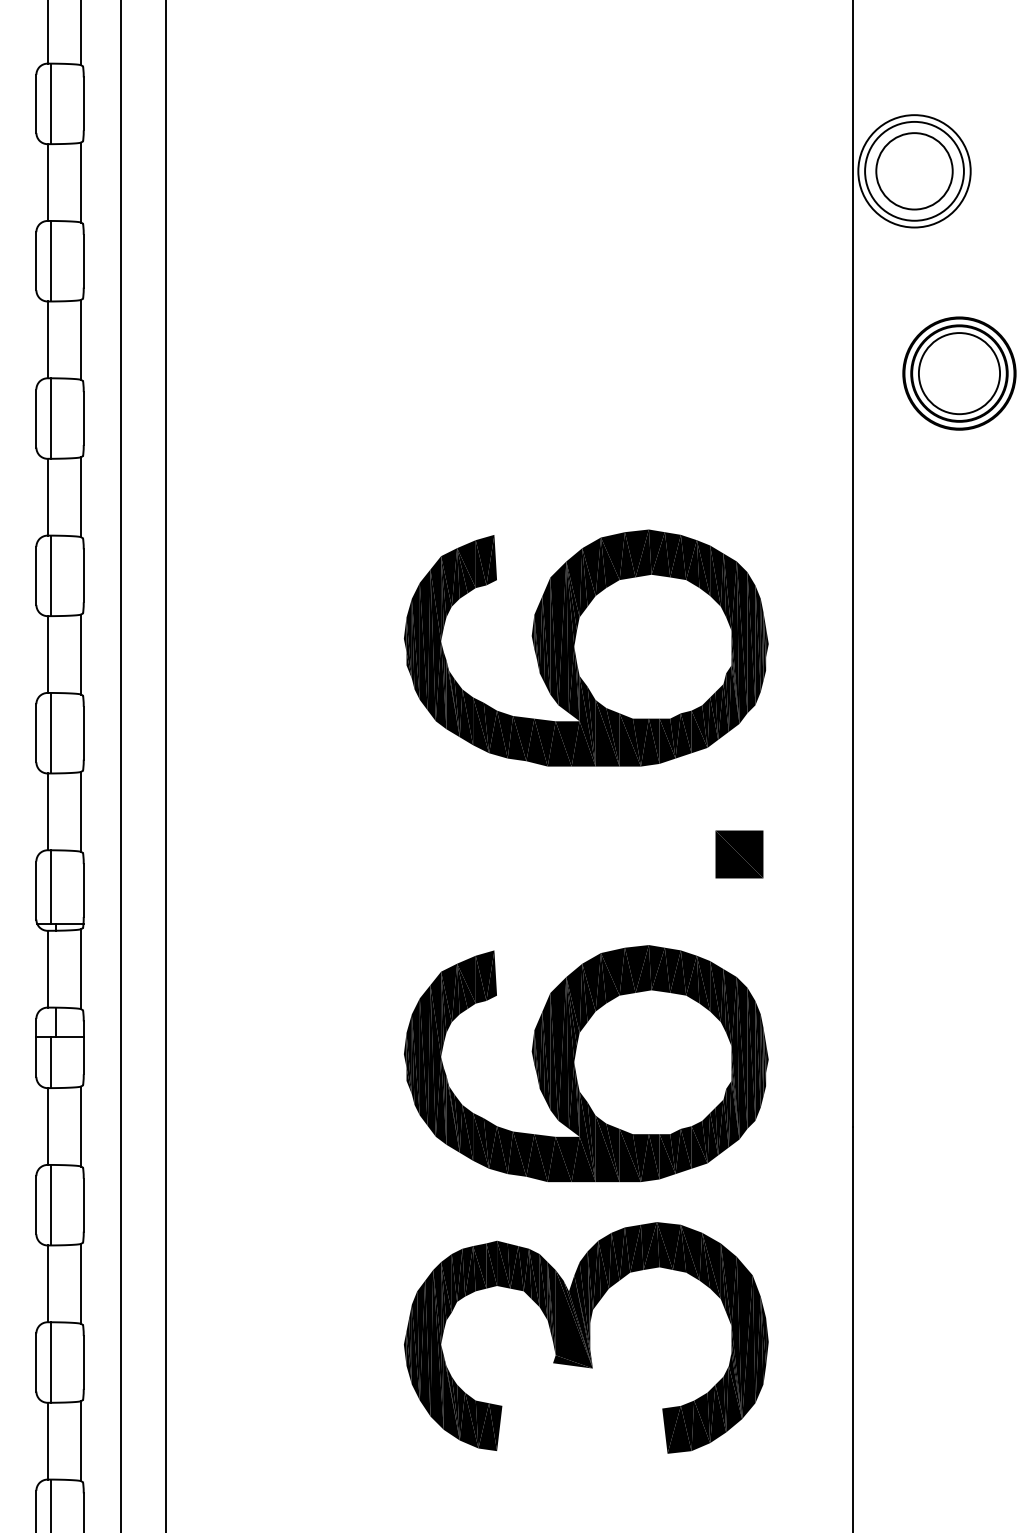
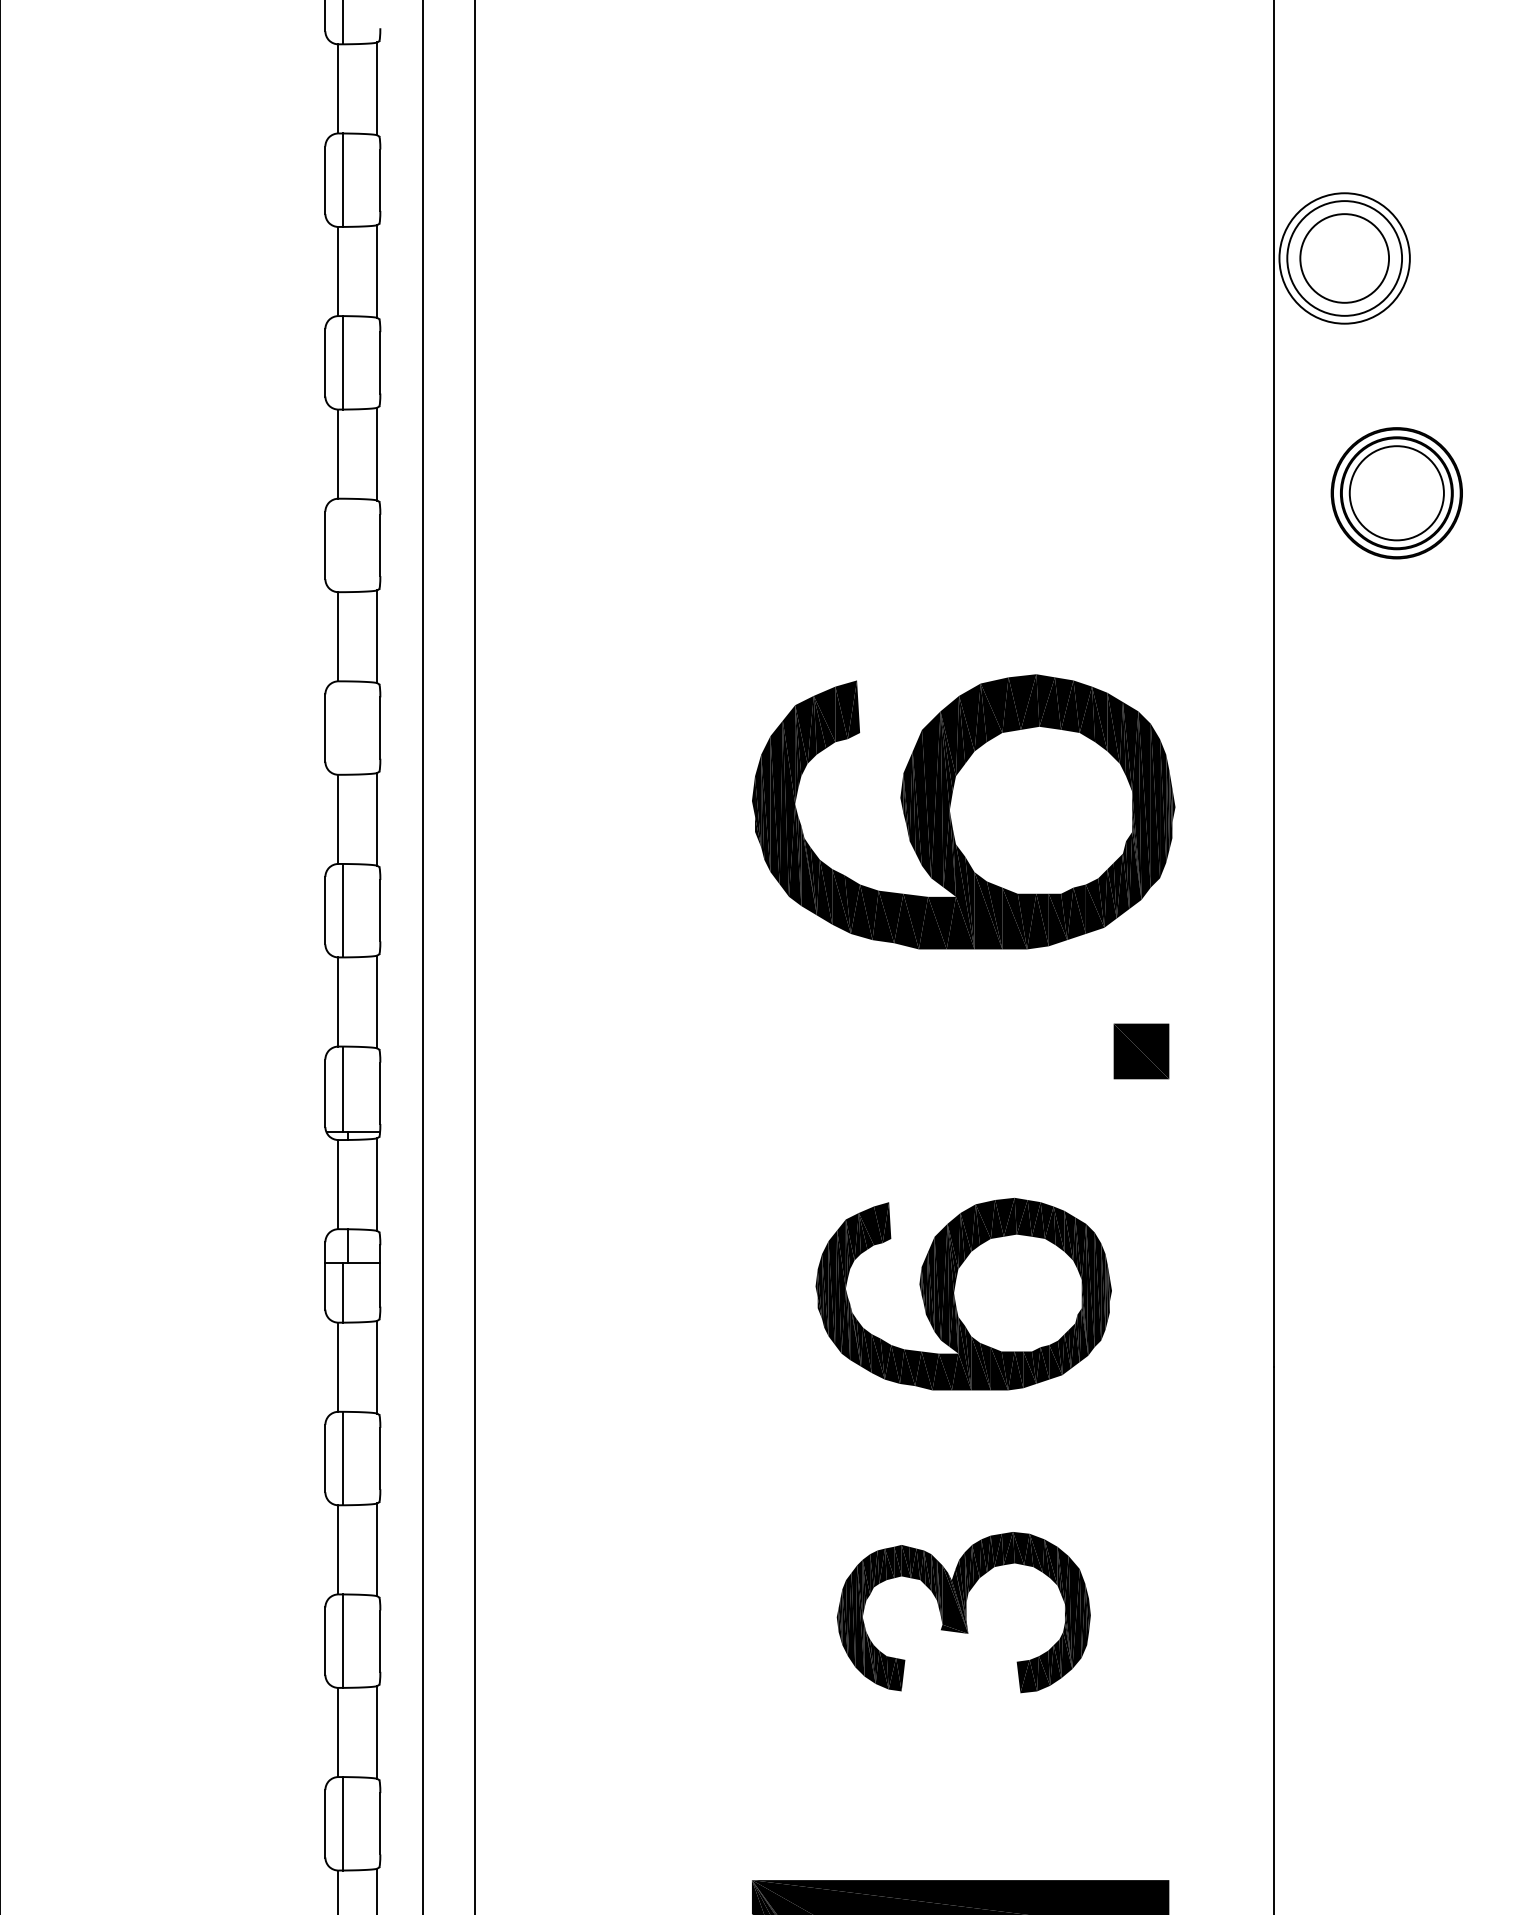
line: (51, 418) -> (342, 545), removed
line: (51, 575) -> (342, 727), removed
part: (586, 1063) -> (963, 1293), size x0.7
part: (586, 1337) -> (963, 1612), size x0.6

